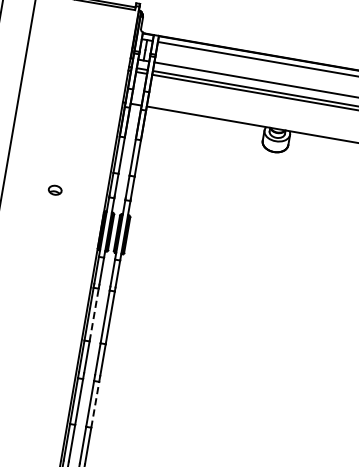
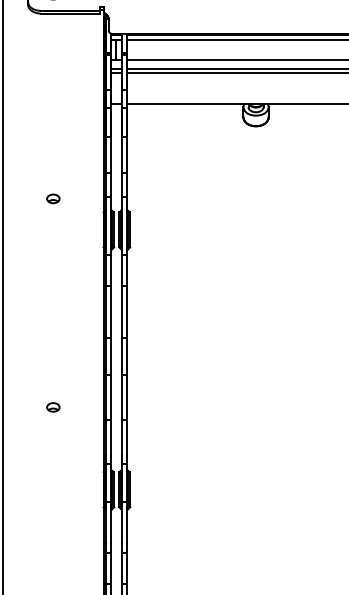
line: (94, 314) -> (111, 311), dashed -> solid
part: (18, 402) -> (53, 407), added
line: (95, 405) -> (127, 397), dashed -> solid

